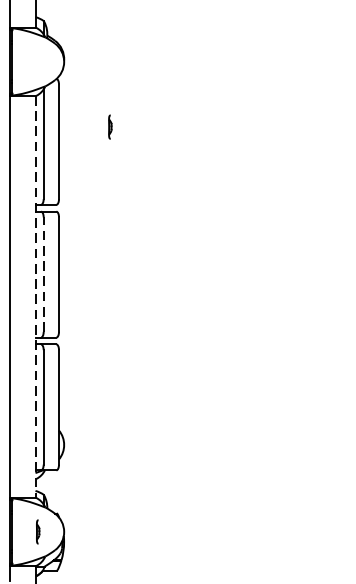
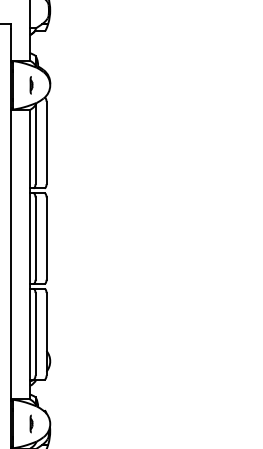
part: (110, 127) -> (31, 85), moved
line: (43, 274) -> (35, 238), dashed -> solid
line: (35, 296) -> (29, 254), dashed -> solid

